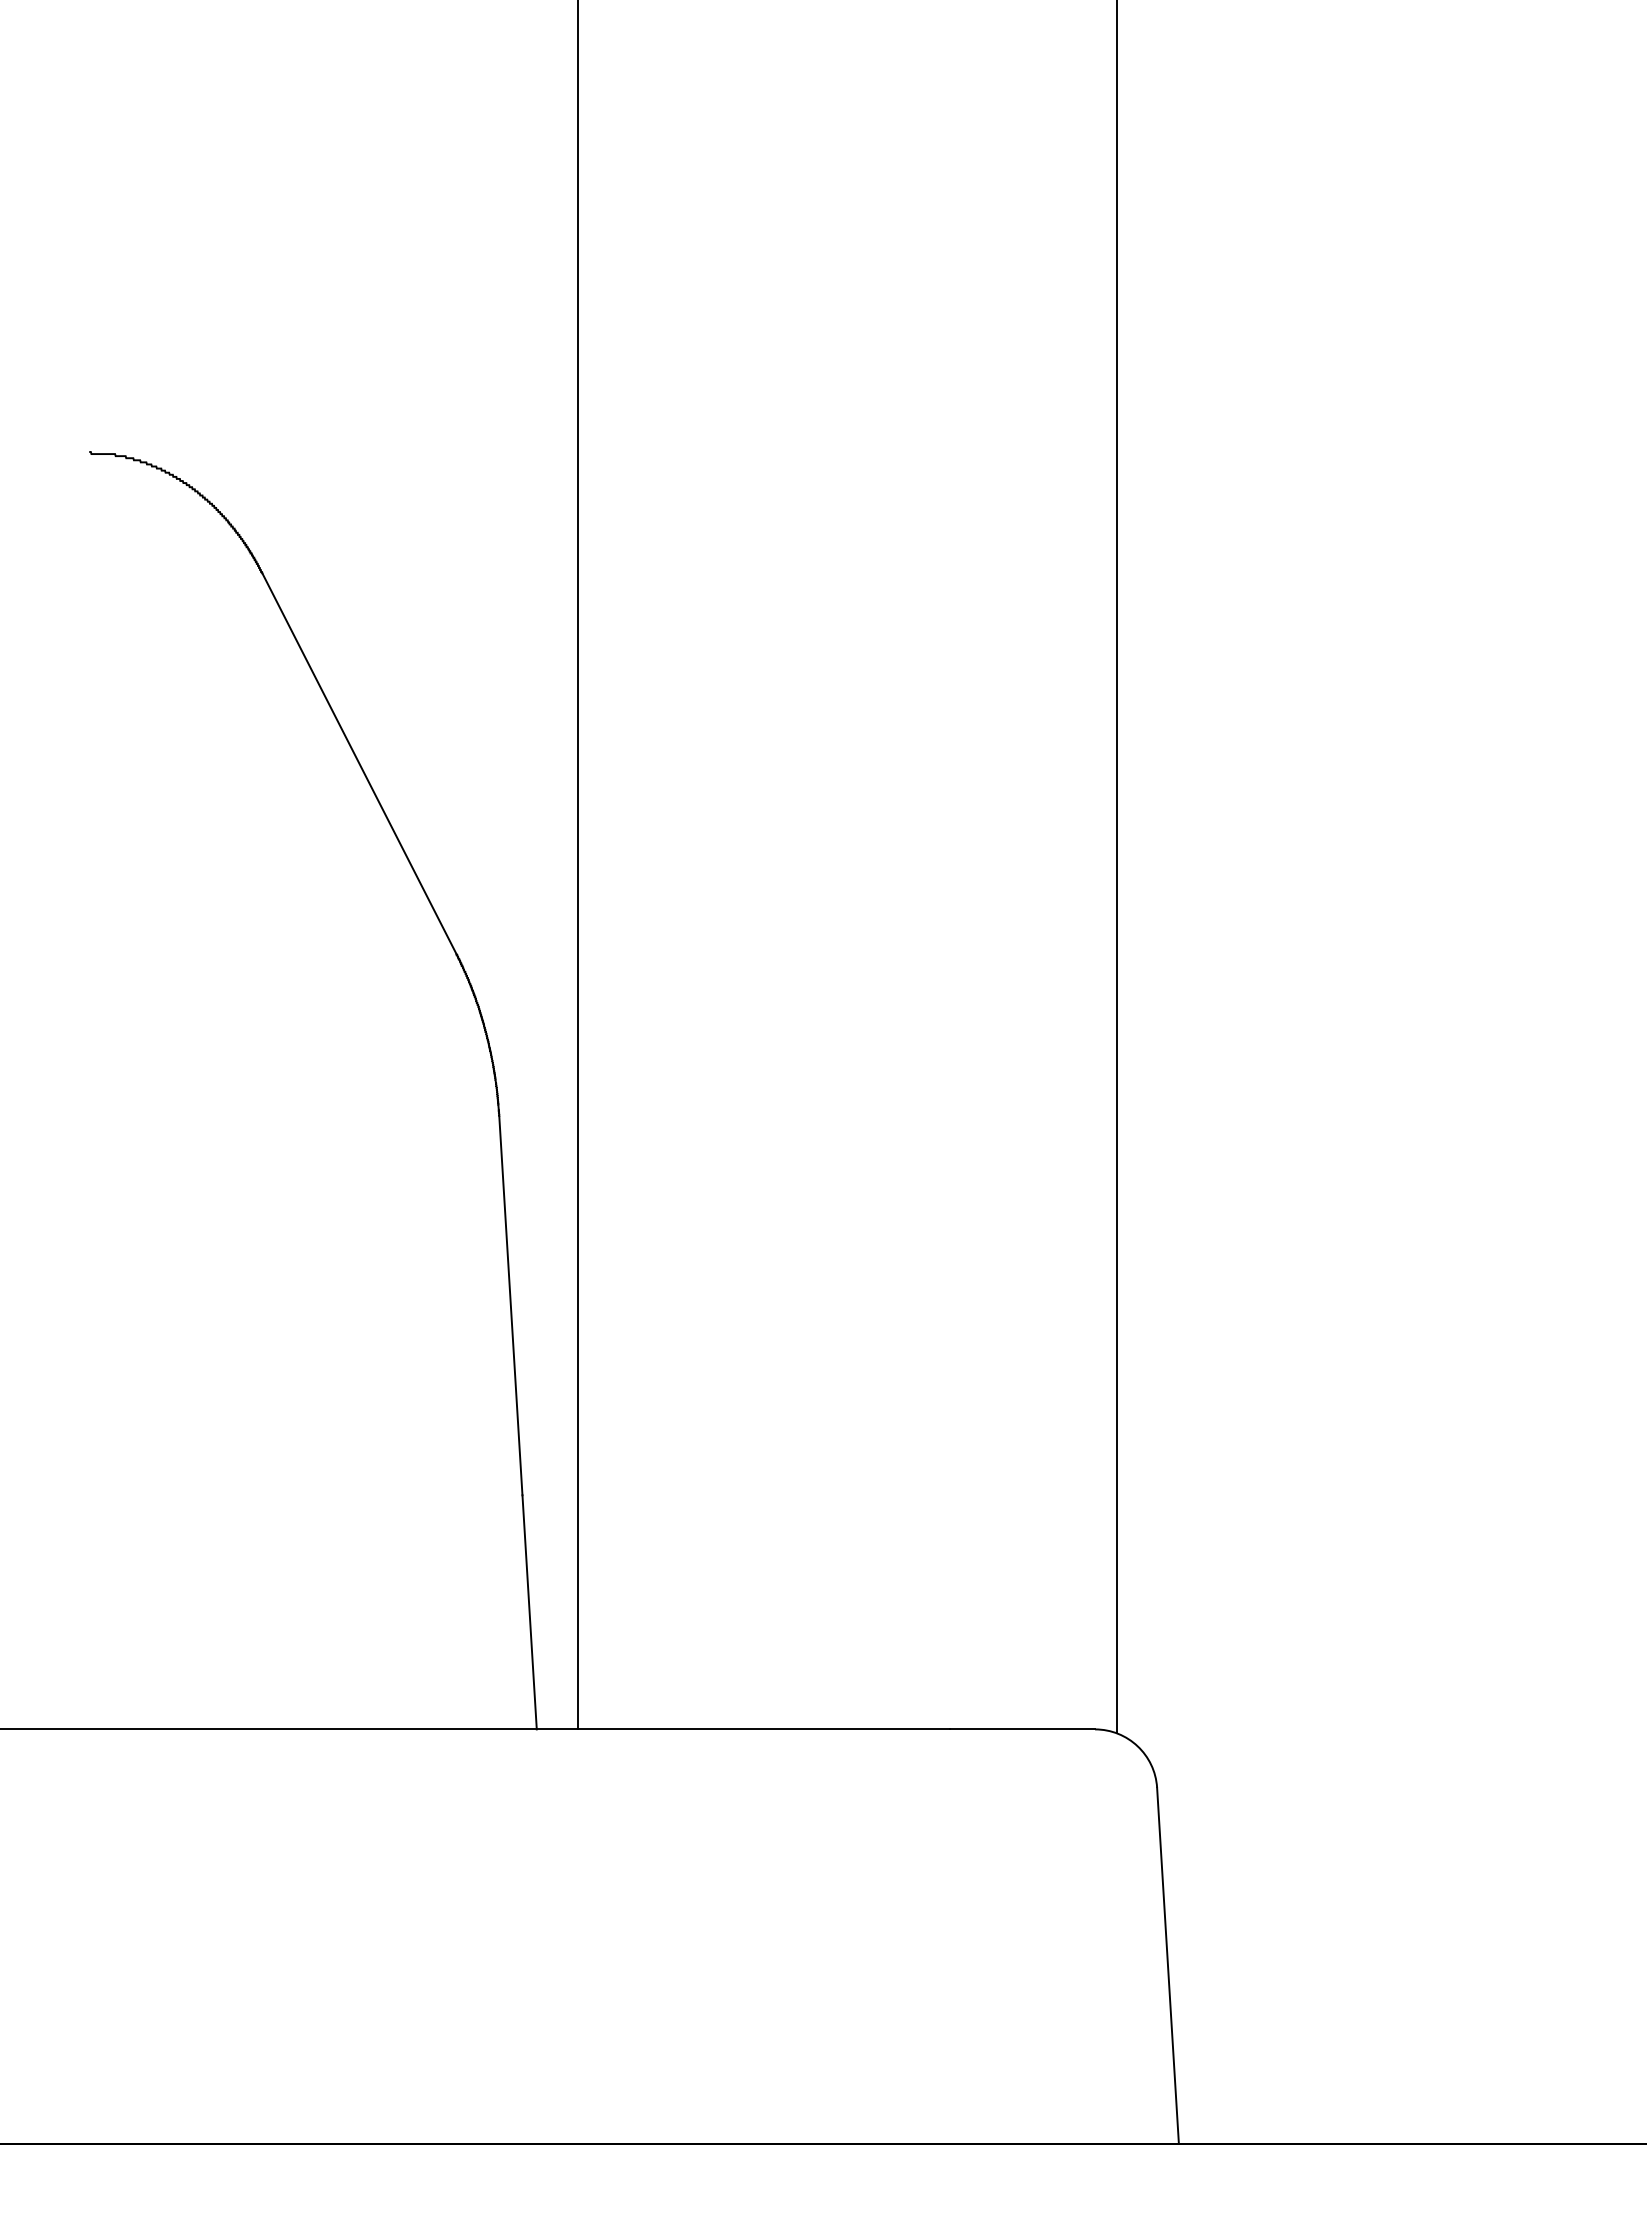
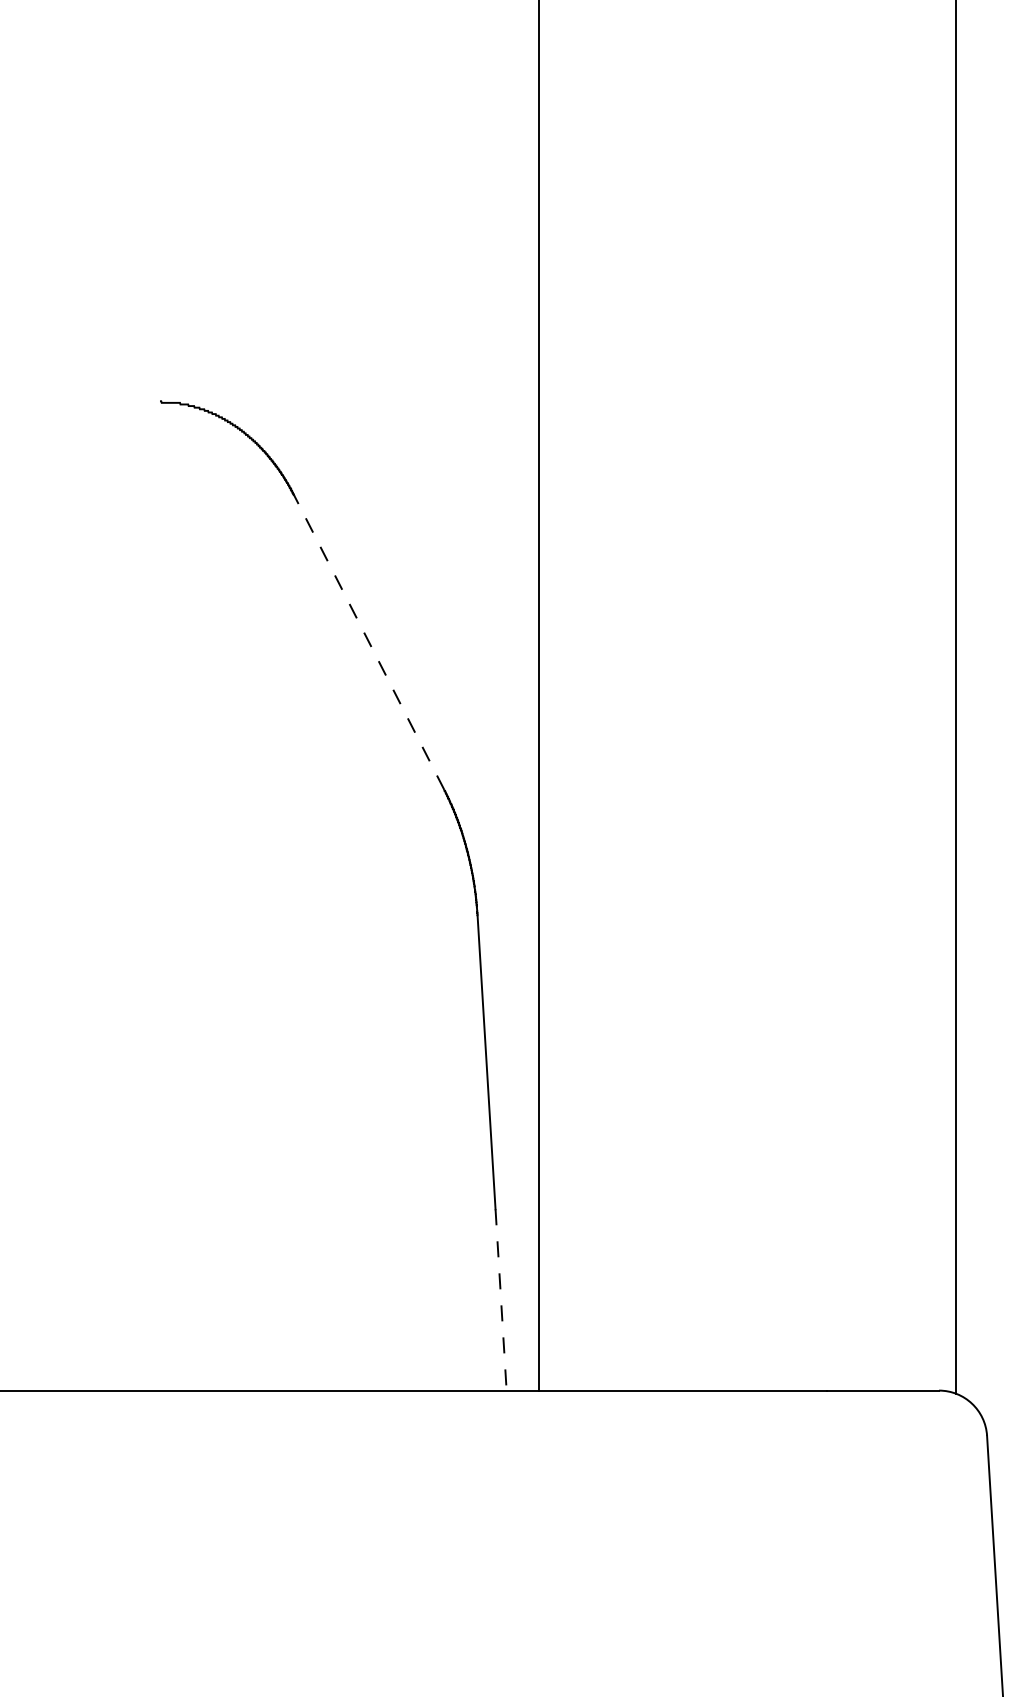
line: (359, 763) -> (369, 642), solid -> dashed
line: (529, 1612) -> (500, 1300), solid -> dashed

